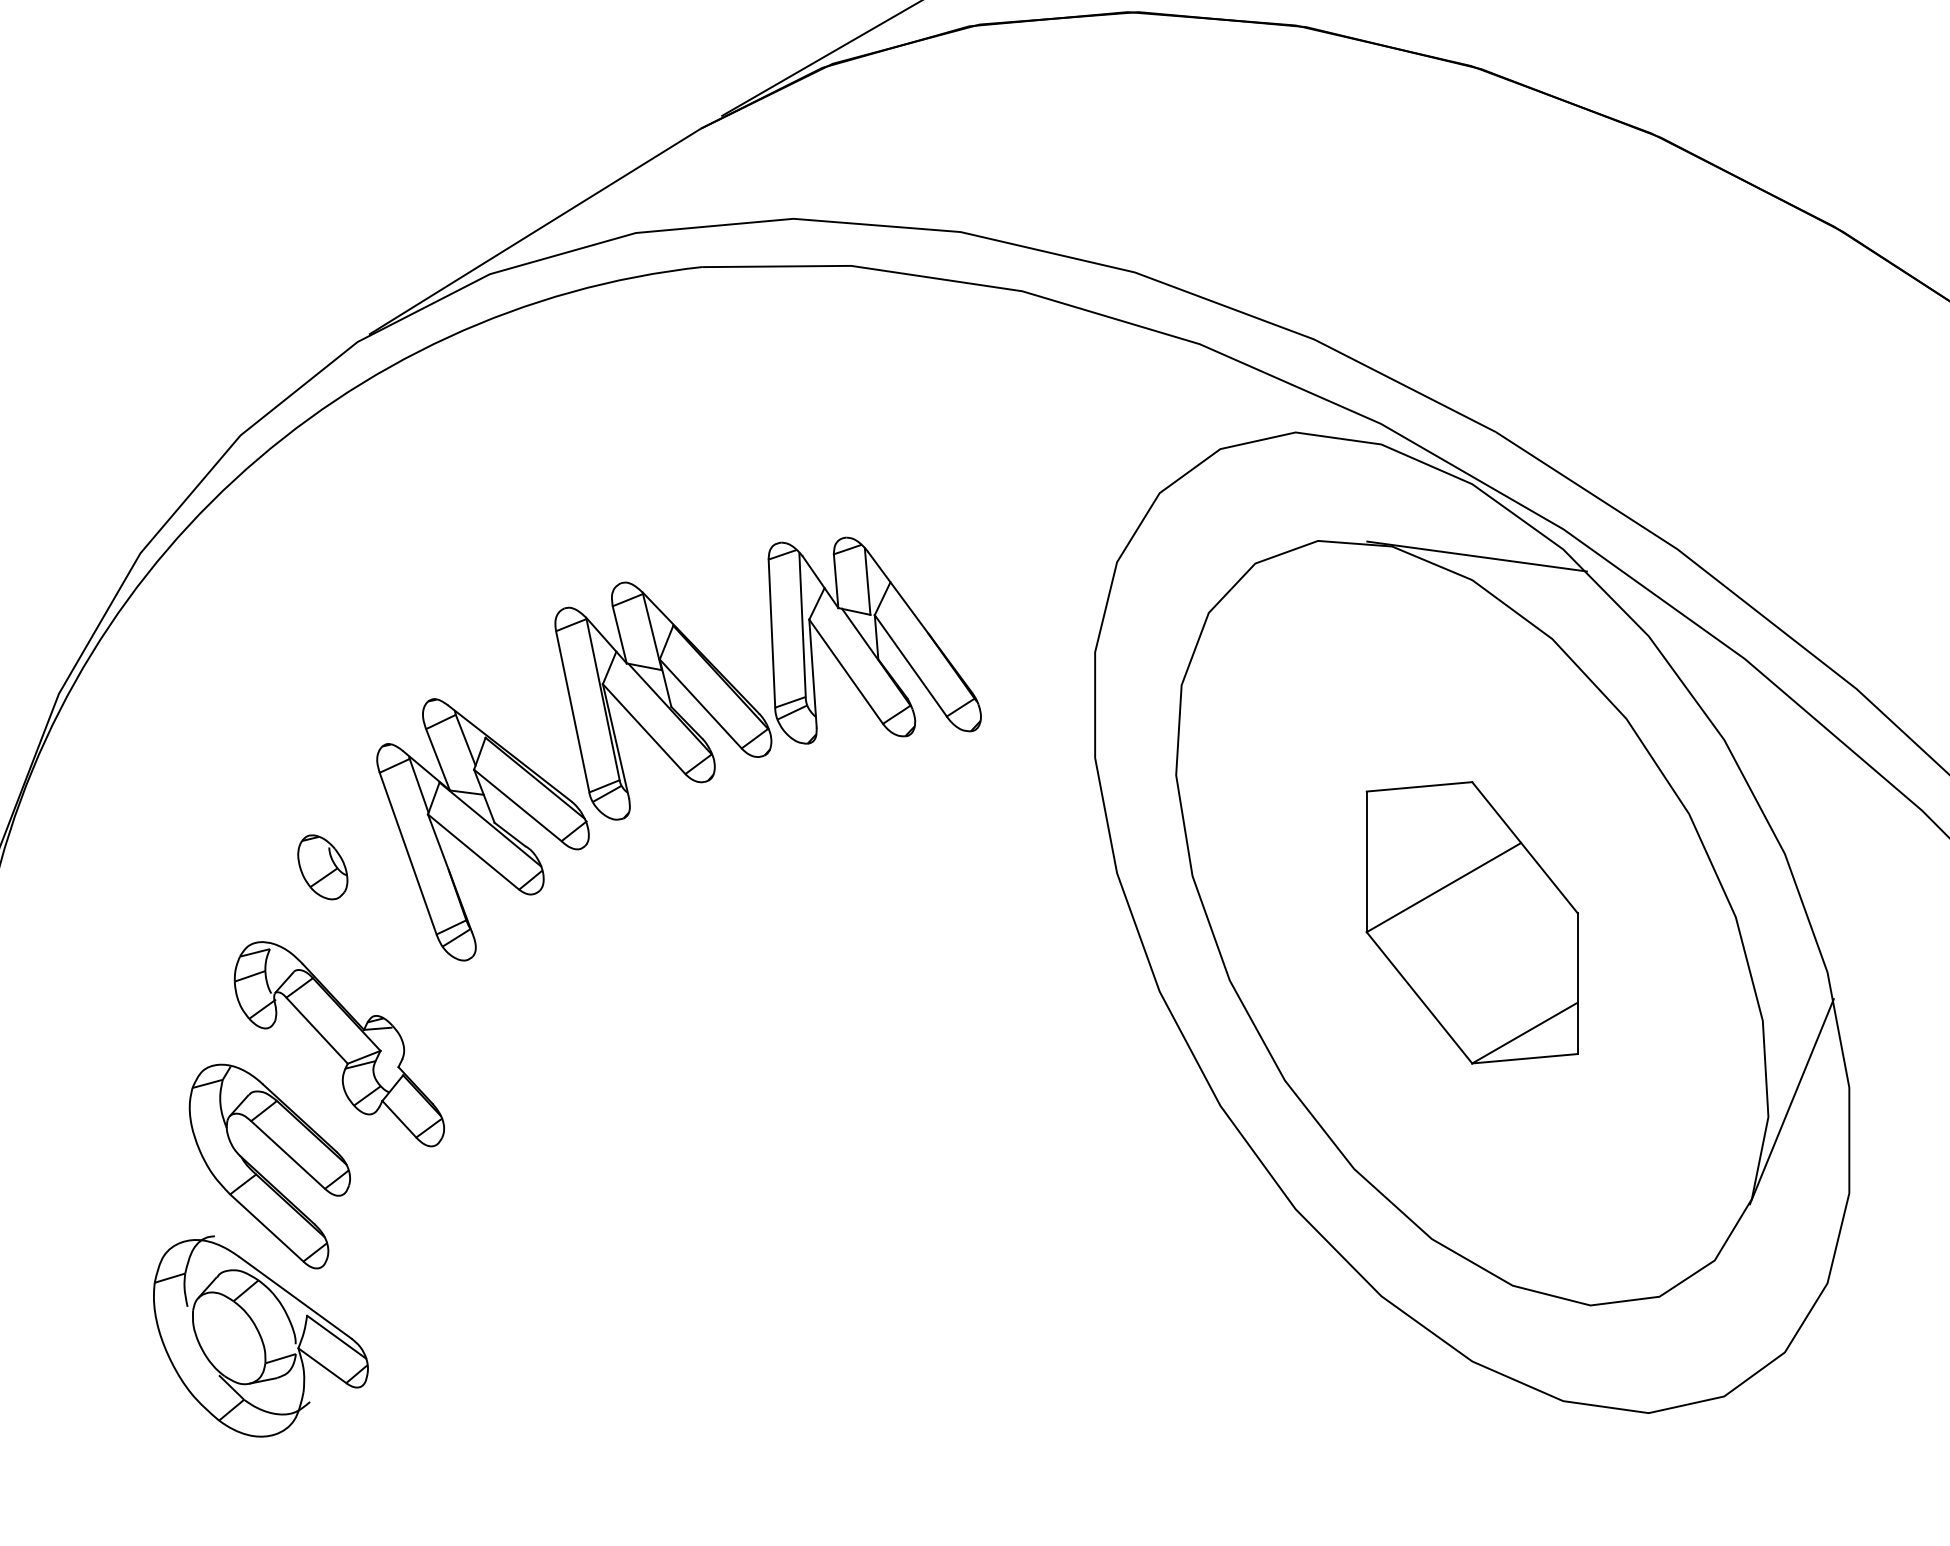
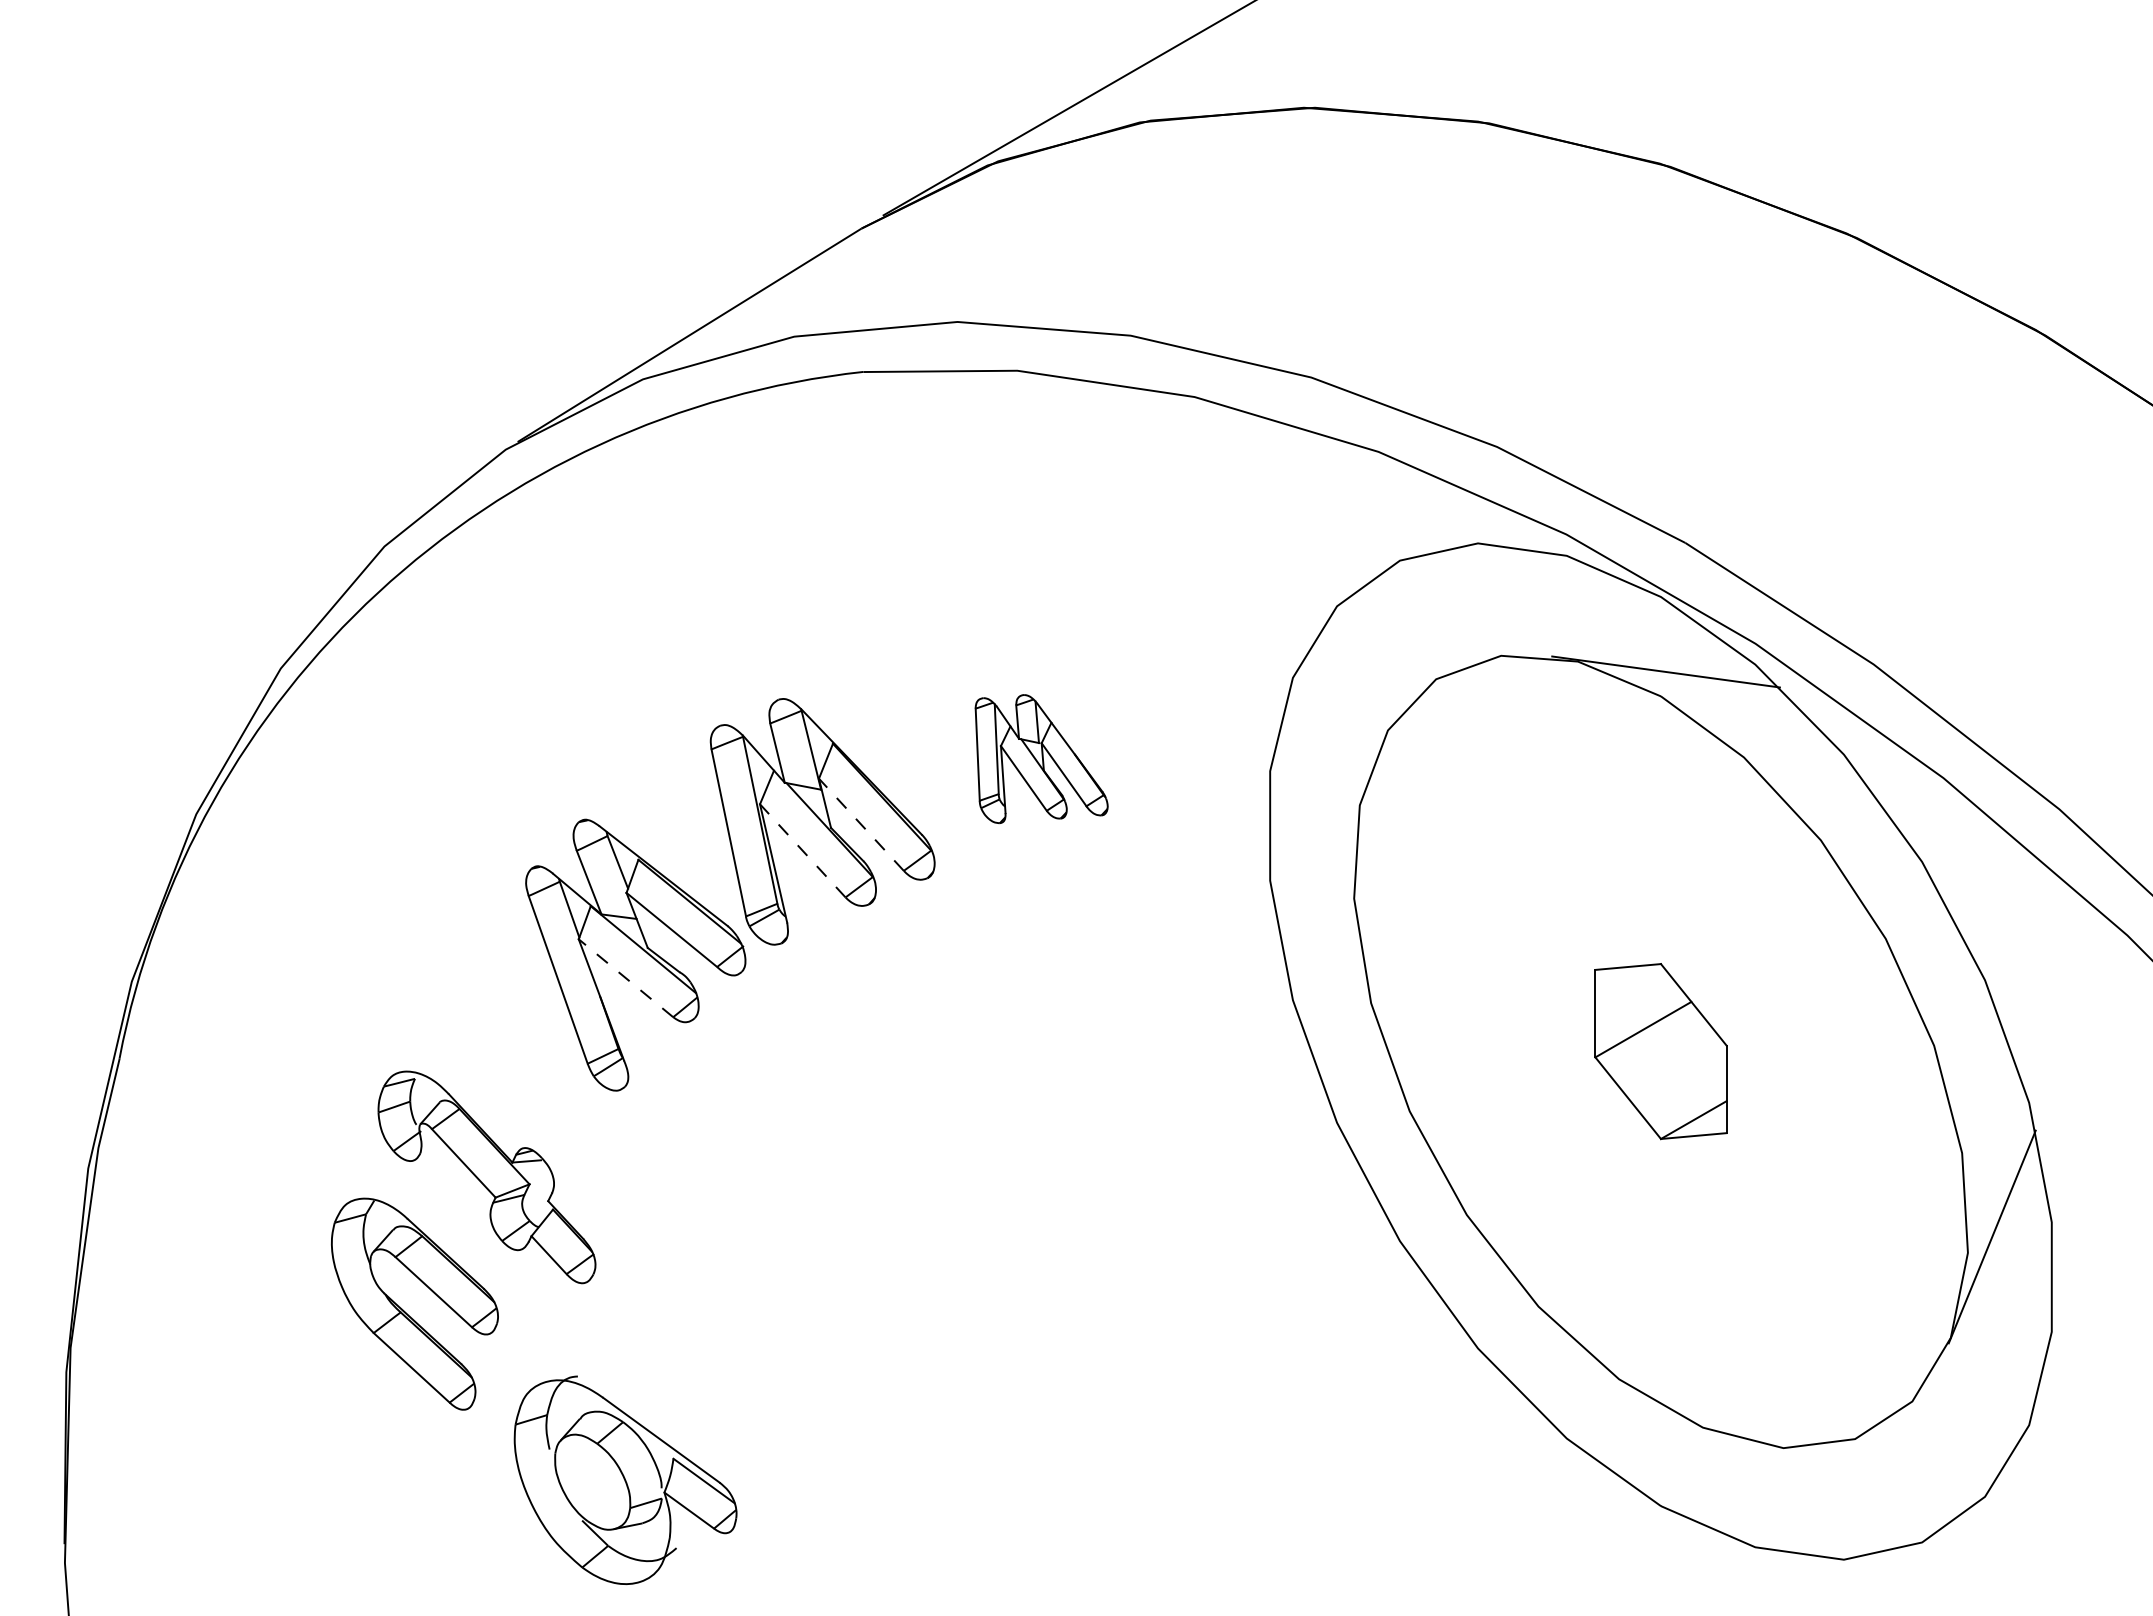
part: (874, 640) -> (1041, 758), size x0.6
line: (700, 703) -> (861, 824), solid -> dashed
line: (643, 728) -> (802, 850), solid -> dashed
line: (473, 851) -> (625, 977), solid -> dashed
part: (322, 867) -> (469, 994), removed
part: (1471, 922) -> (1660, 1051), size x0.6
part: (260, 1335) -> (625, 1479), moved

